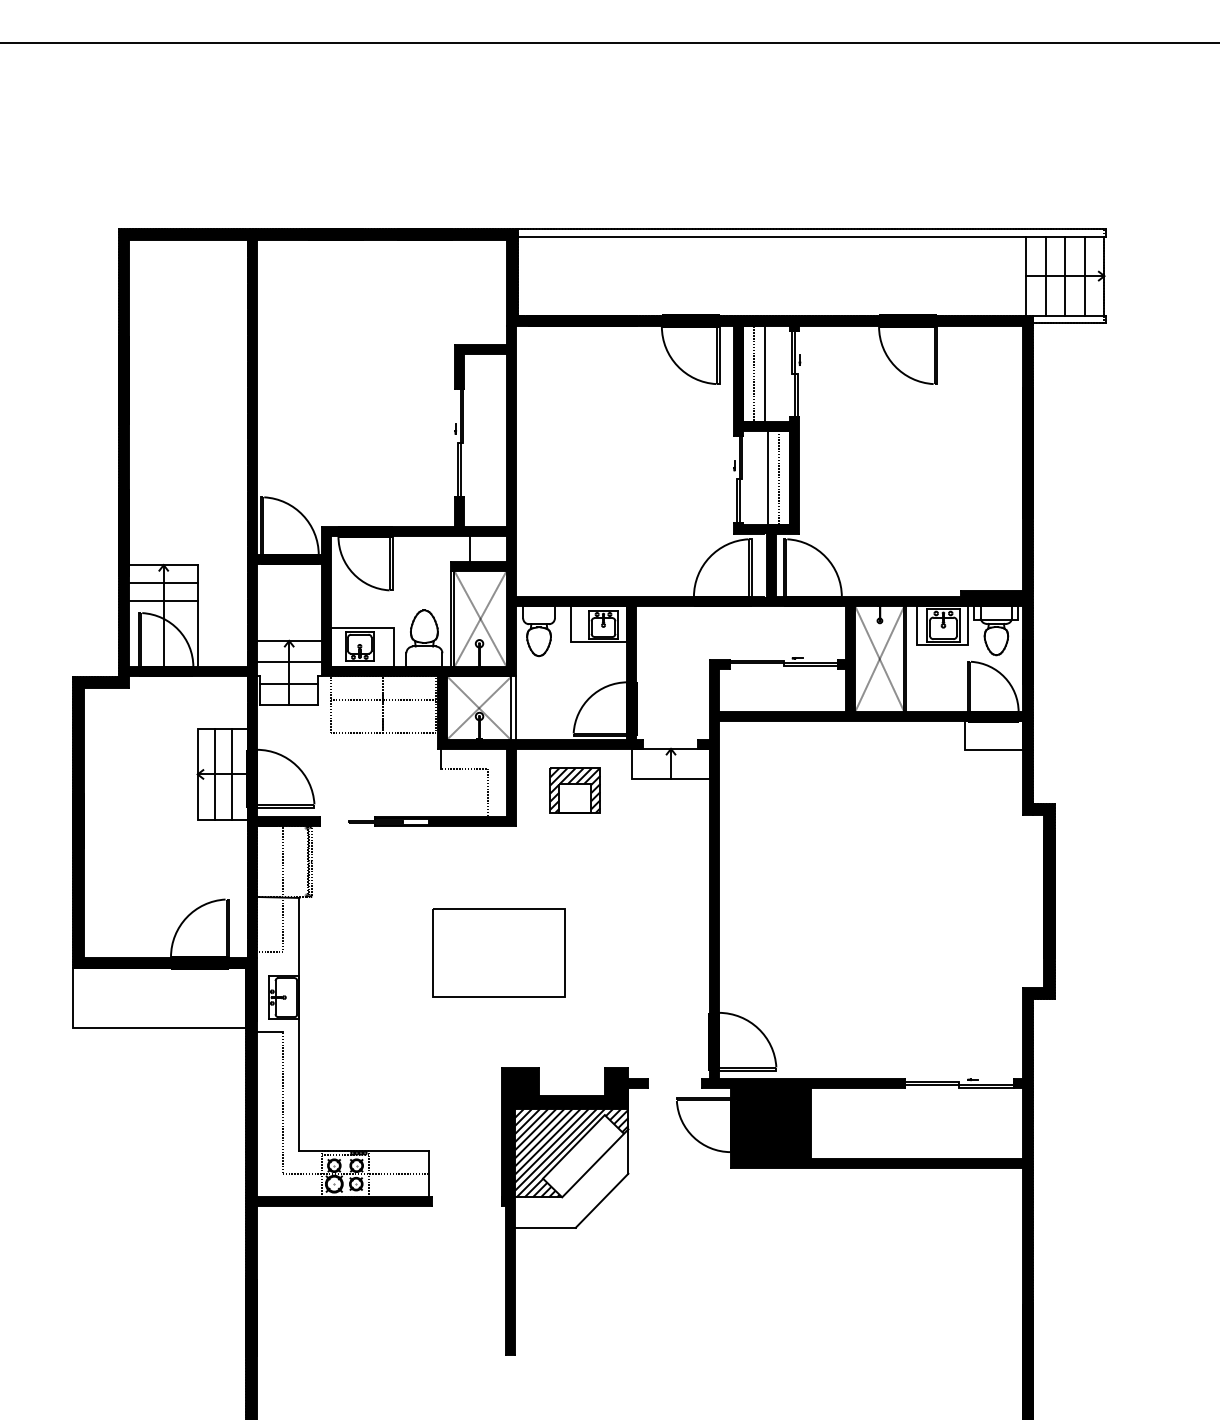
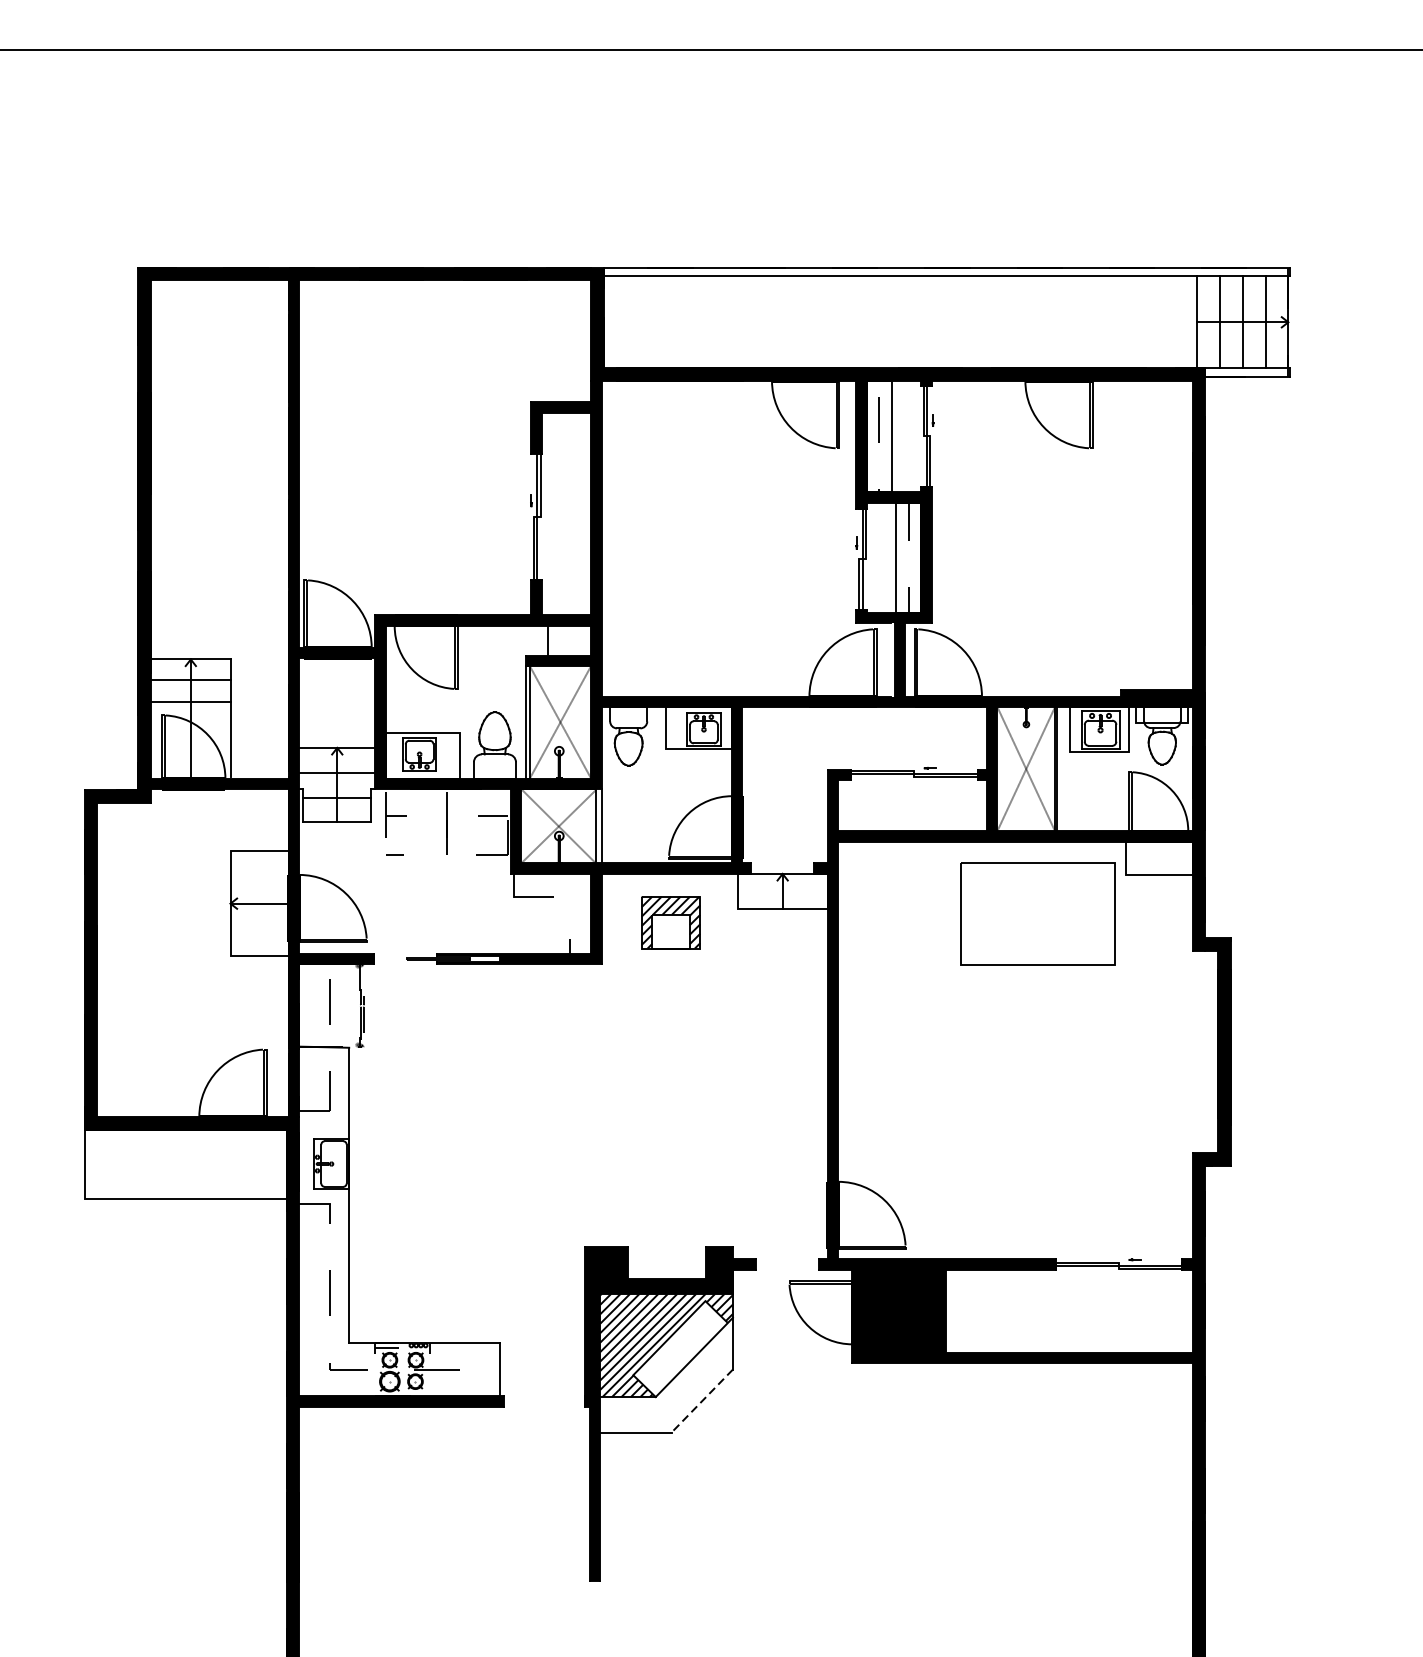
line: (214, 774) -> (250, 903), removed
line: (231, 774) -> (269, 903), removed
part: (498, 952) -> (1037, 913), moved
line: (602, 1200) -> (702, 1400), solid -> dashed

